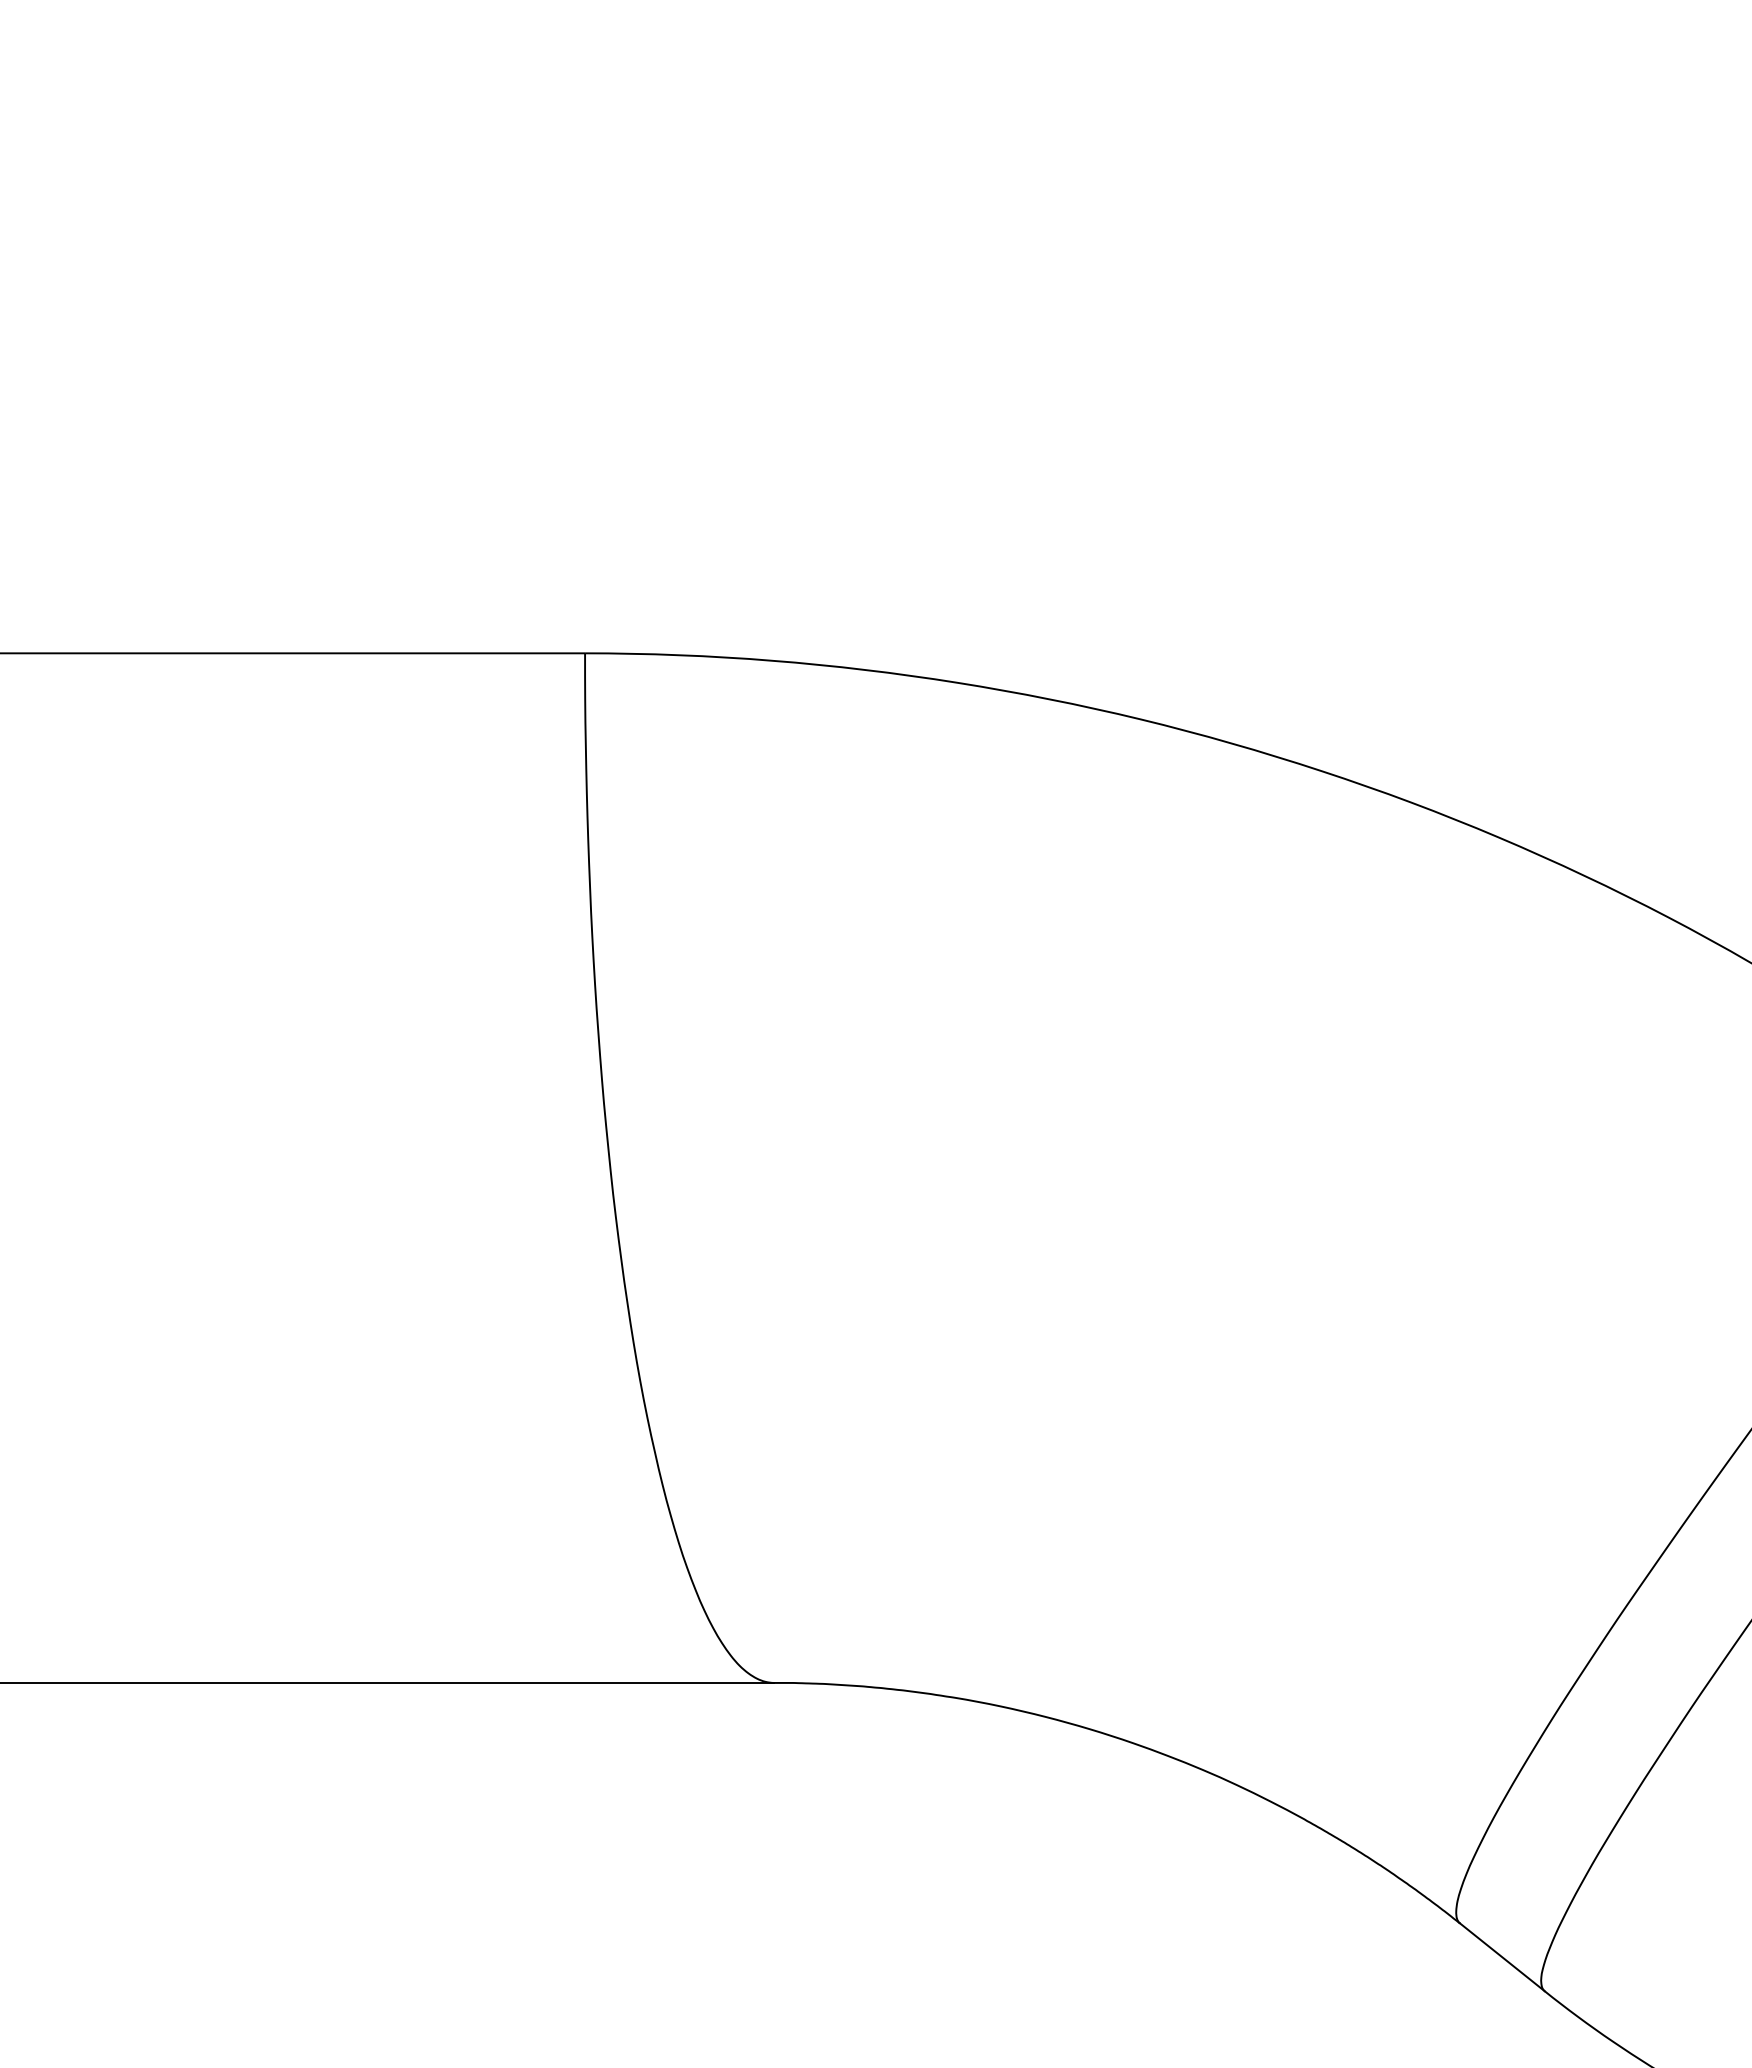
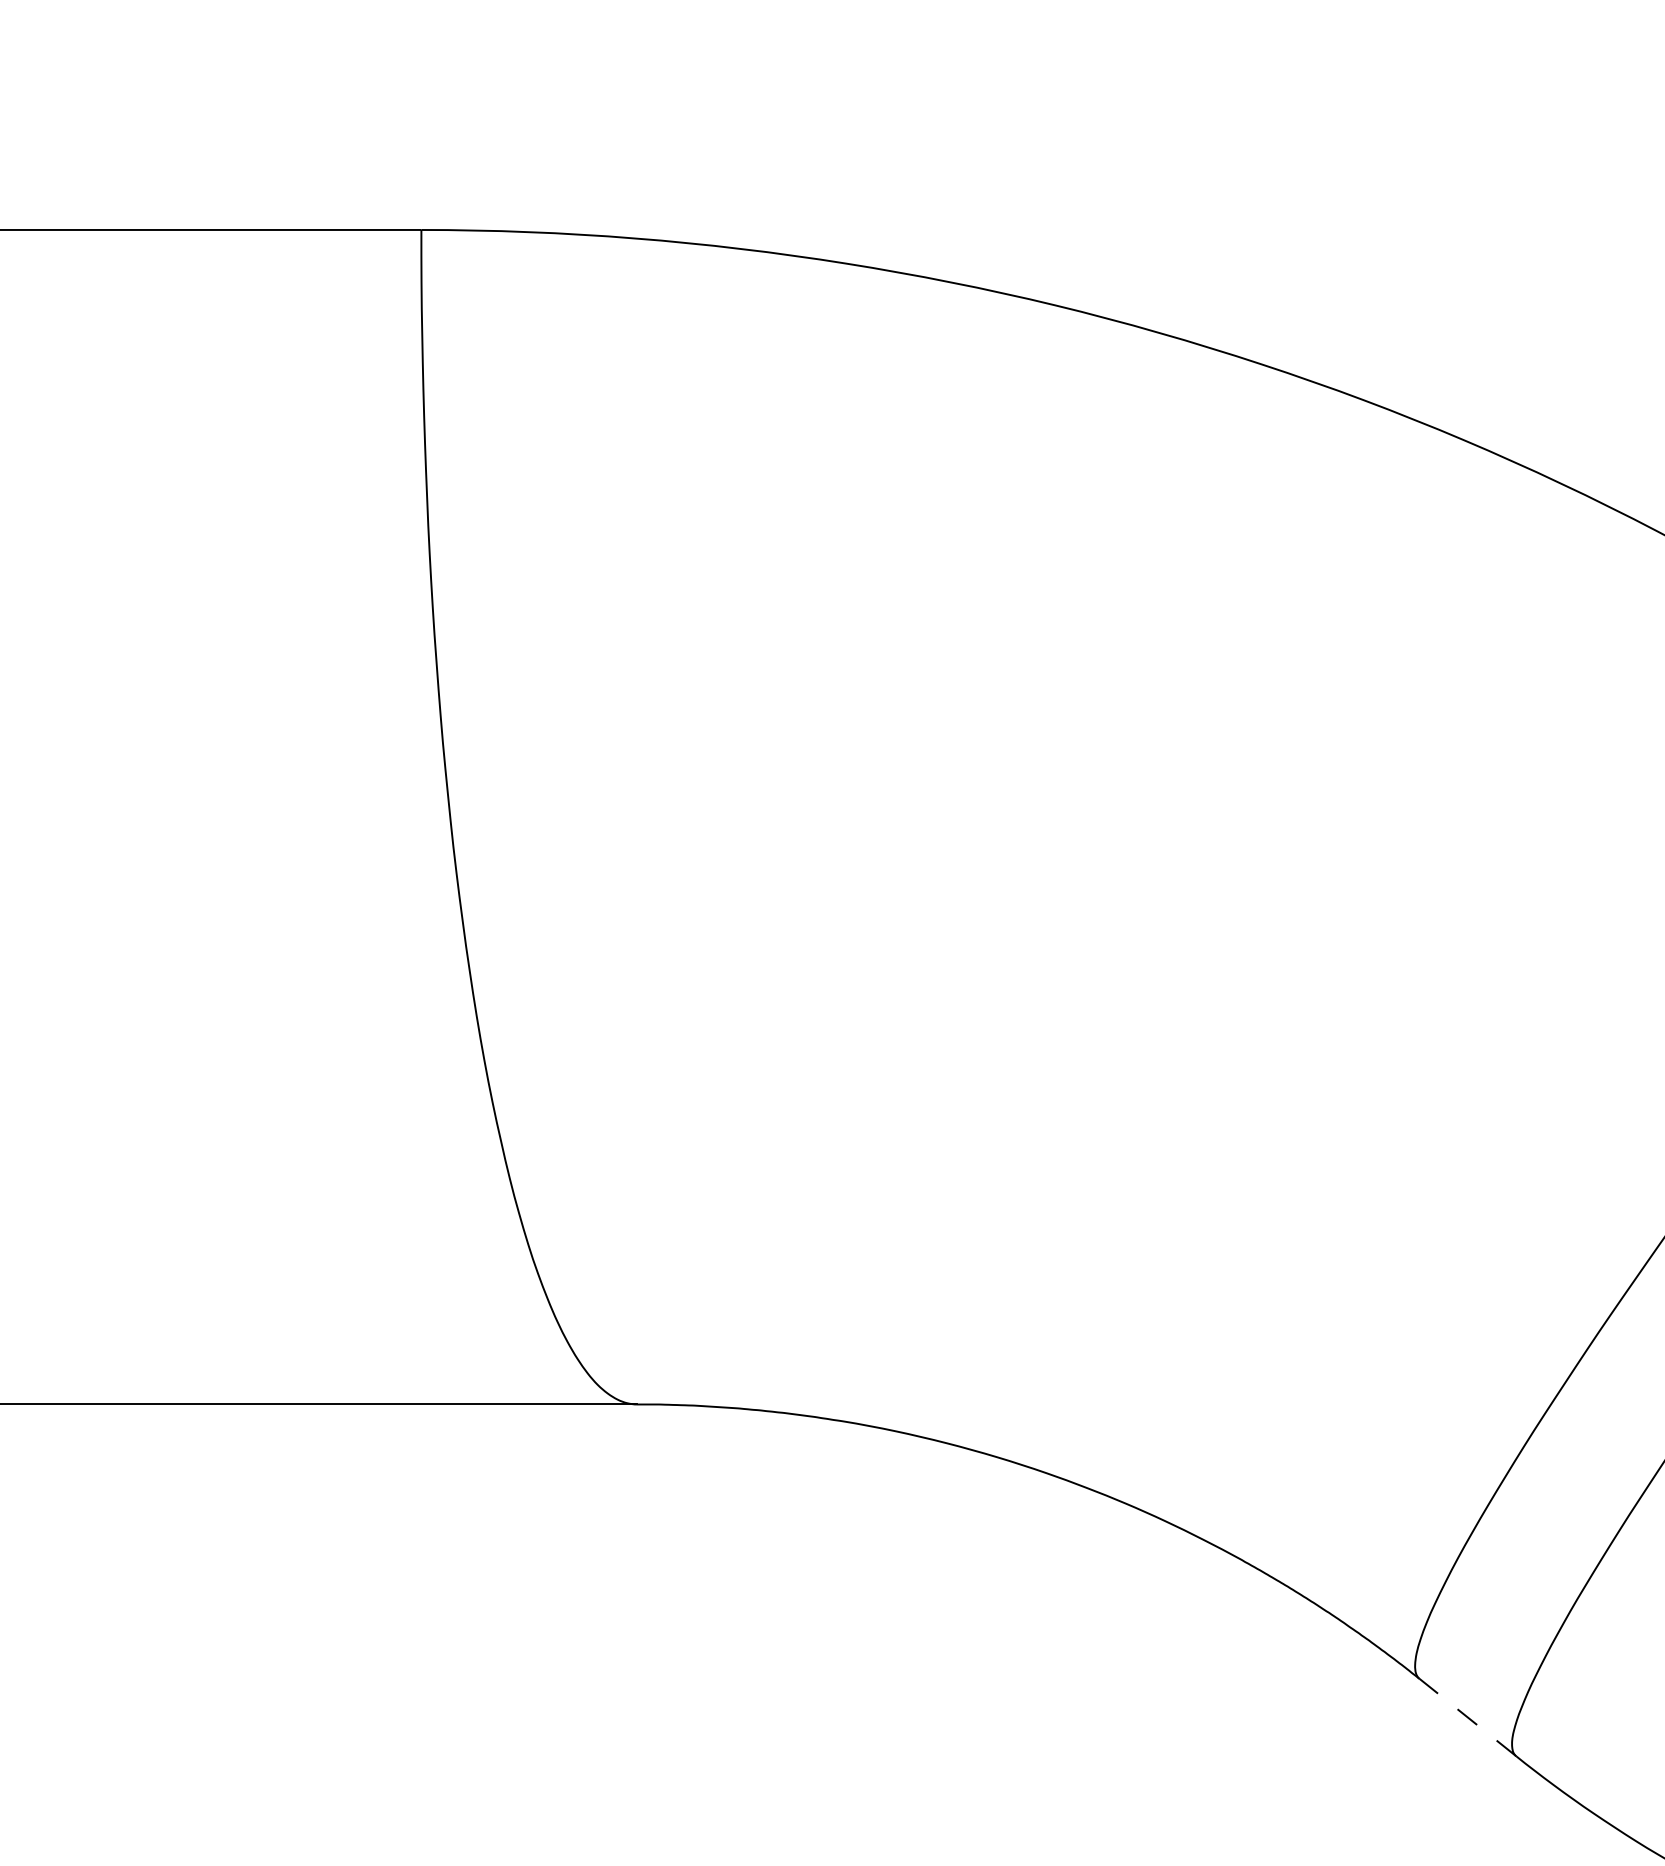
line: (1502, 1957) -> (1467, 1717), solid -> dashed

